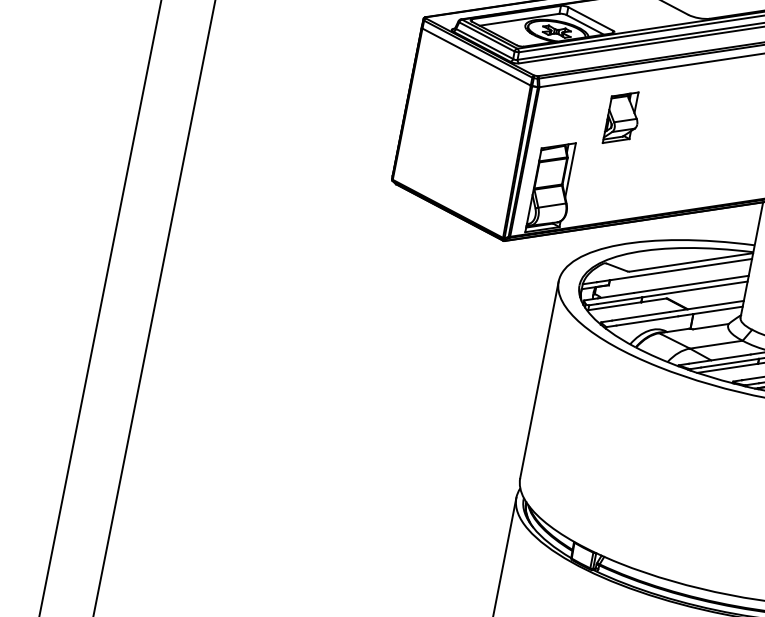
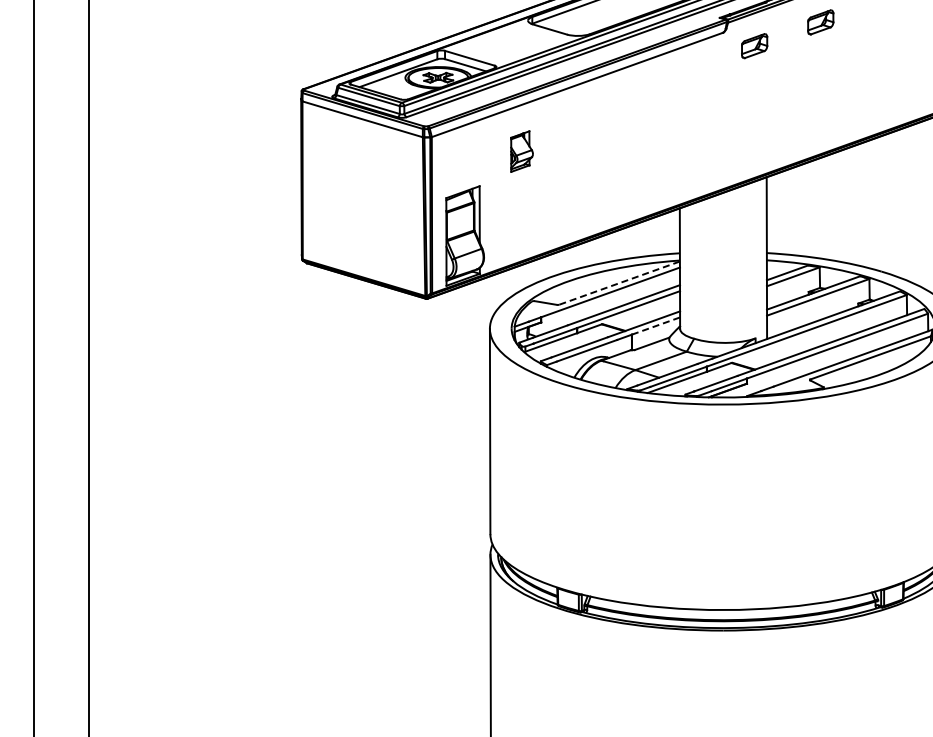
part: (622, 117) -> (521, 151), size x0.7
line: (691, 262) -> (619, 283), solid -> dashed
line: (717, 310) -> (655, 326), solid -> dashed

